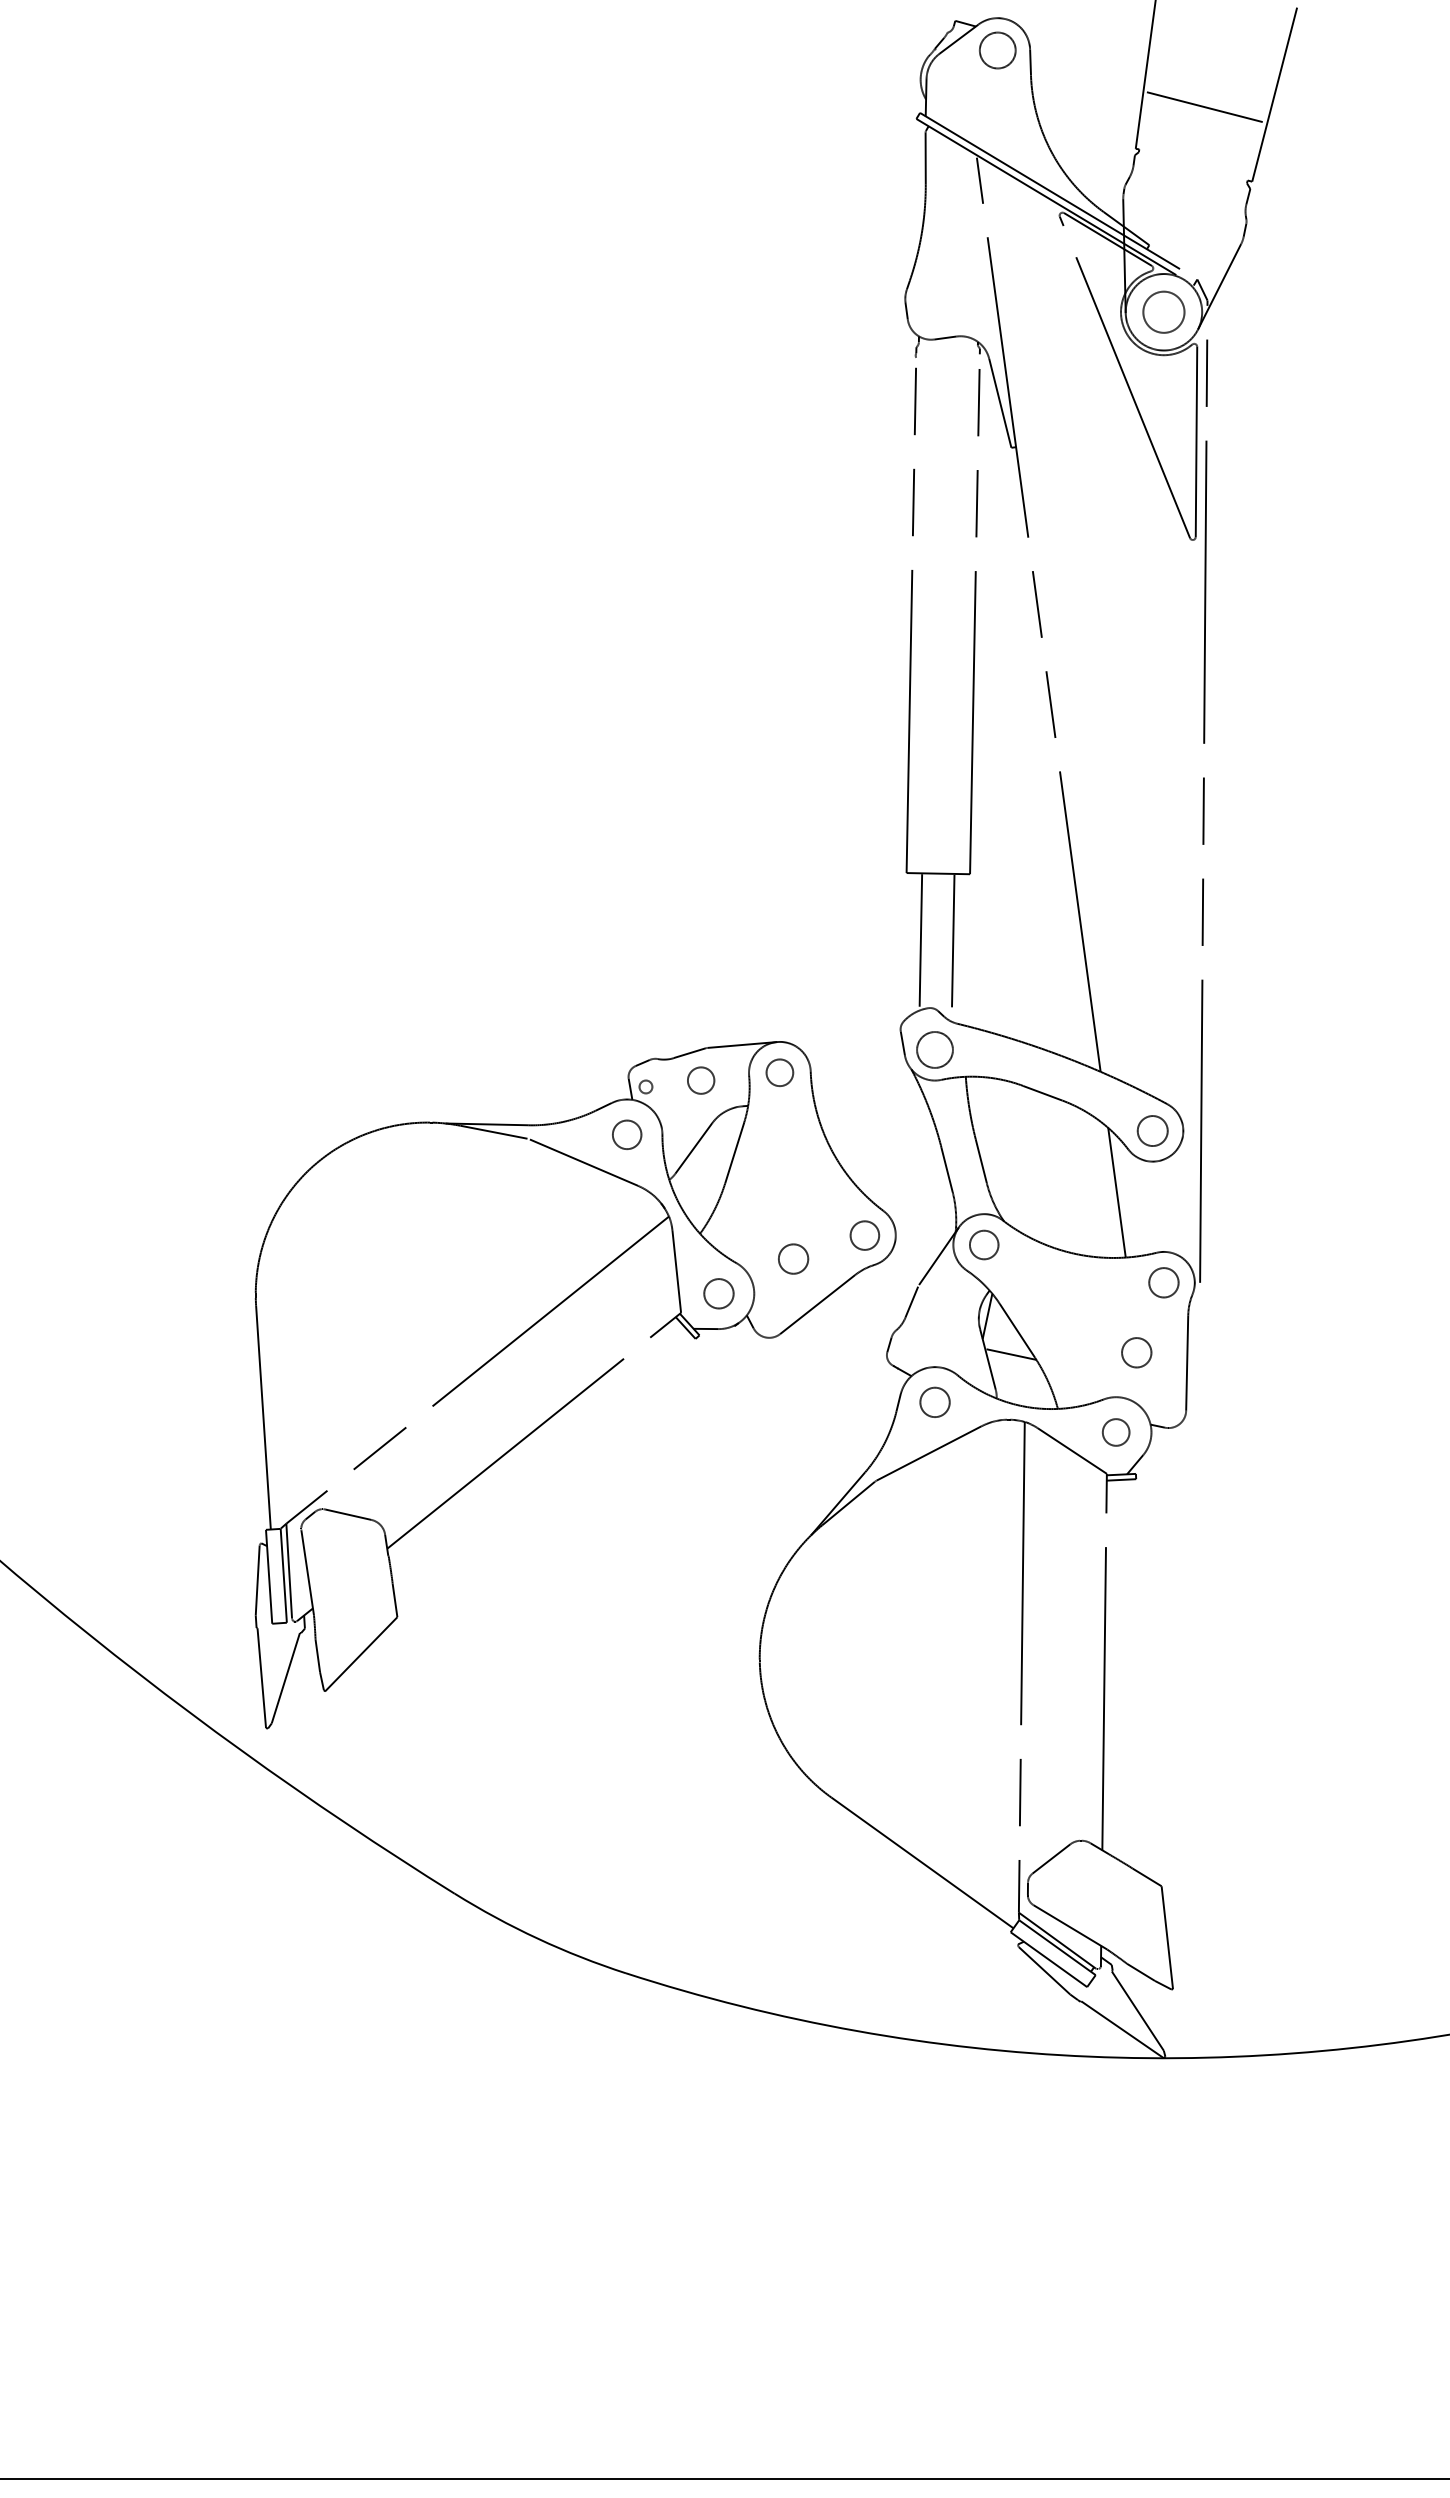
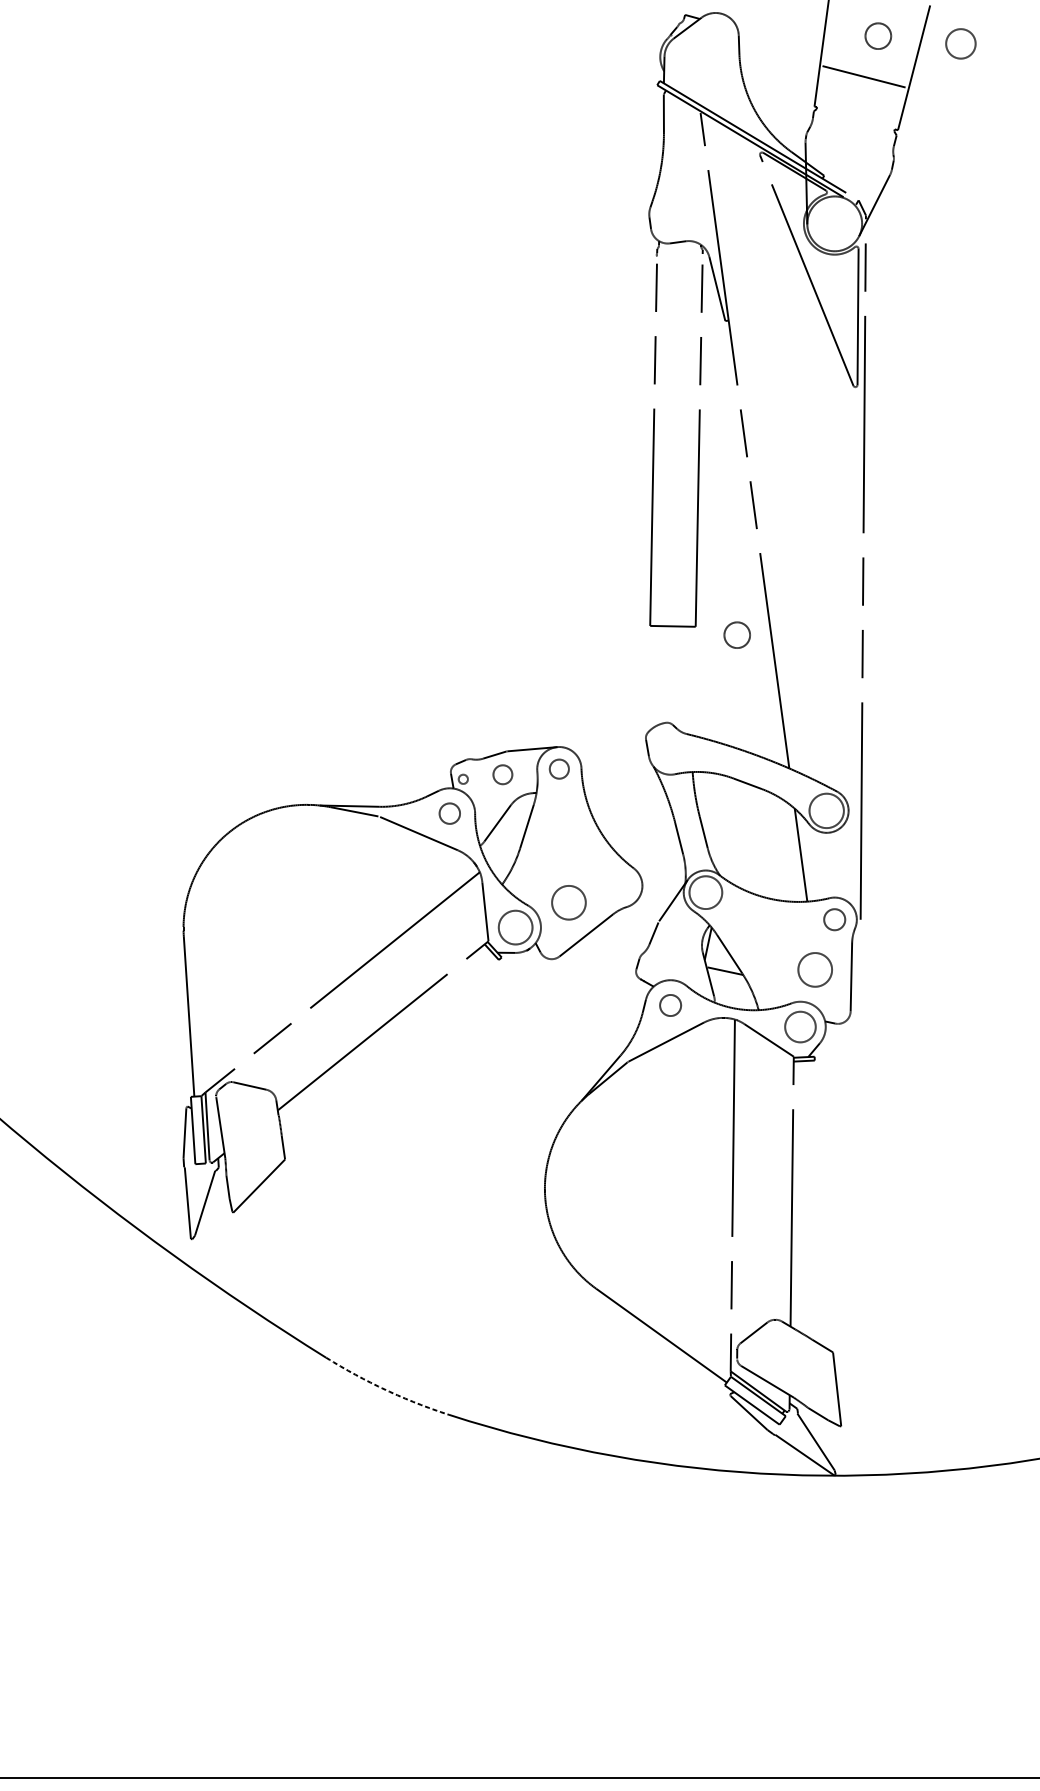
circle: (997, 50) -> (878, 36), moved
circle: (1163, 311) -> (960, 43), moved
line: (920, 940) -> (660, 674), removed
line: (953, 940) -> (683, 674), removed
circle: (934, 1049) -> (736, 634), moved
circle: (1152, 1131) -> (826, 811), size x1.6
circle: (864, 1235) -> (620, 885), removed
circle: (983, 1244) -> (705, 892), size x1.6
circle: (793, 1258) -> (569, 902), size x1.6
circle: (718, 1293) -> (515, 927), size x1.6
circle: (1136, 1352) -> (815, 969), size x1.6
circle: (1115, 1432) -> (799, 1027), size x1.6
arc: (537, 1938) -> (385, 1389), solid -> dashed

